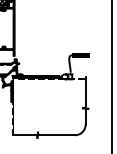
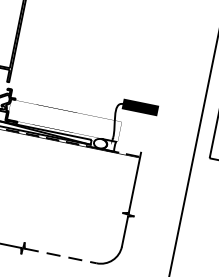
line: (57, 135) -> (61, 256), solid -> dashed

